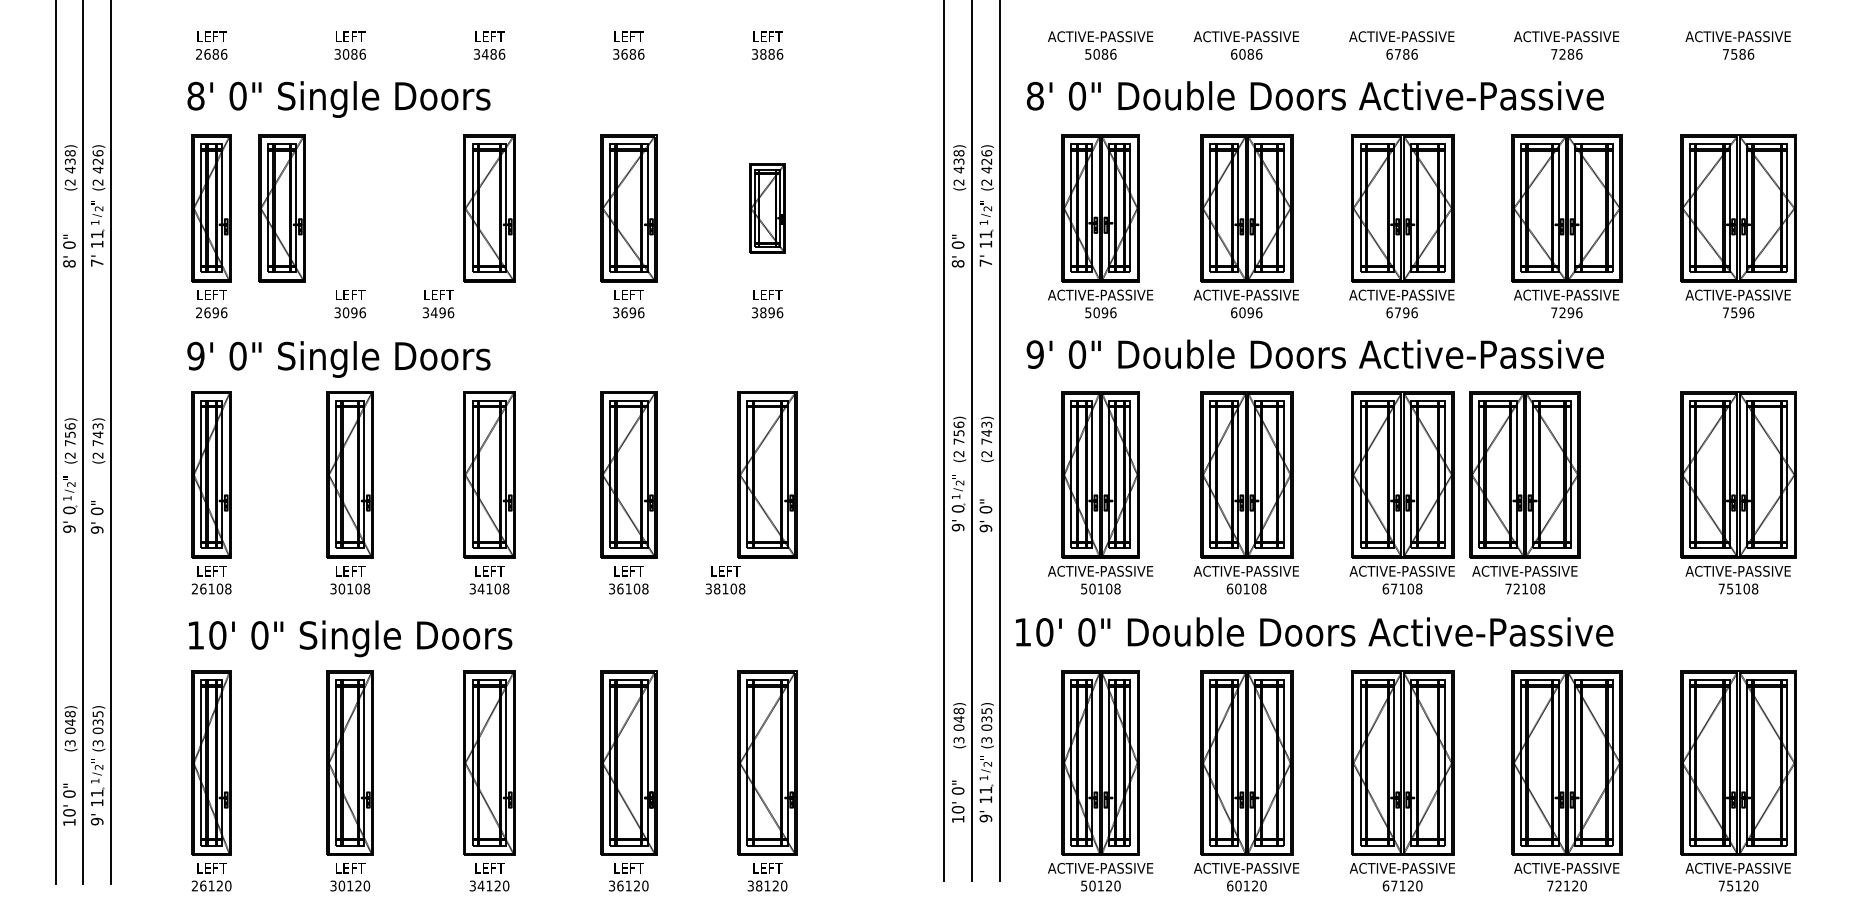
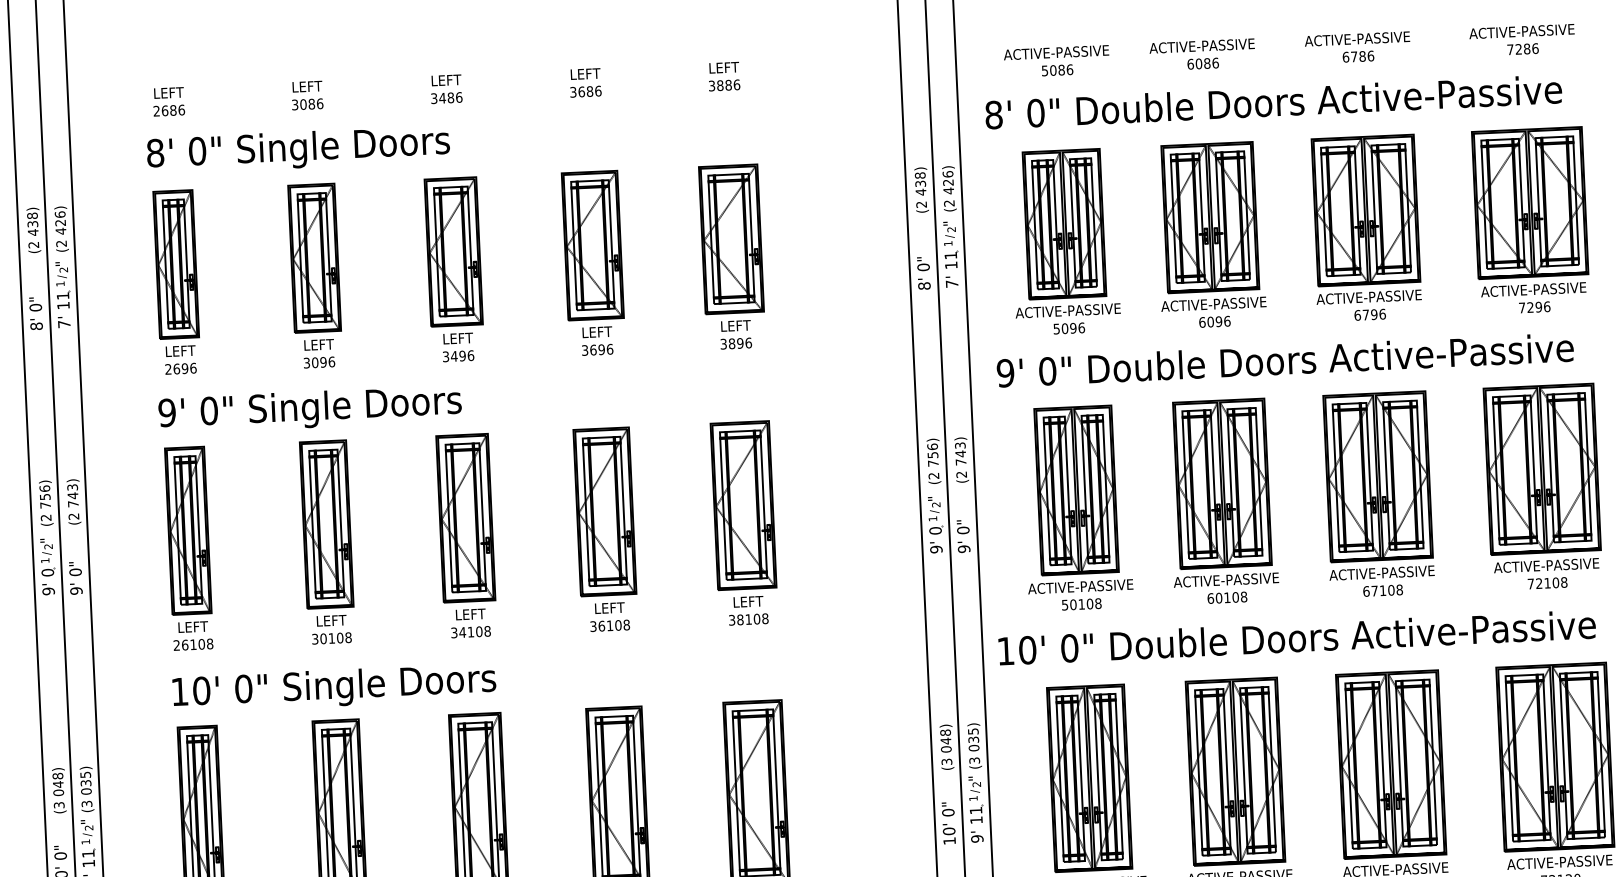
part: (281, 208) -> (313, 258), moved
part: (767, 208) -> (731, 239), size x1.67
text: (438, 304) -> (458, 347), moved
part: (1524, 492) -> (1542, 486), moved
text: (725, 580) -> (748, 611), moved

